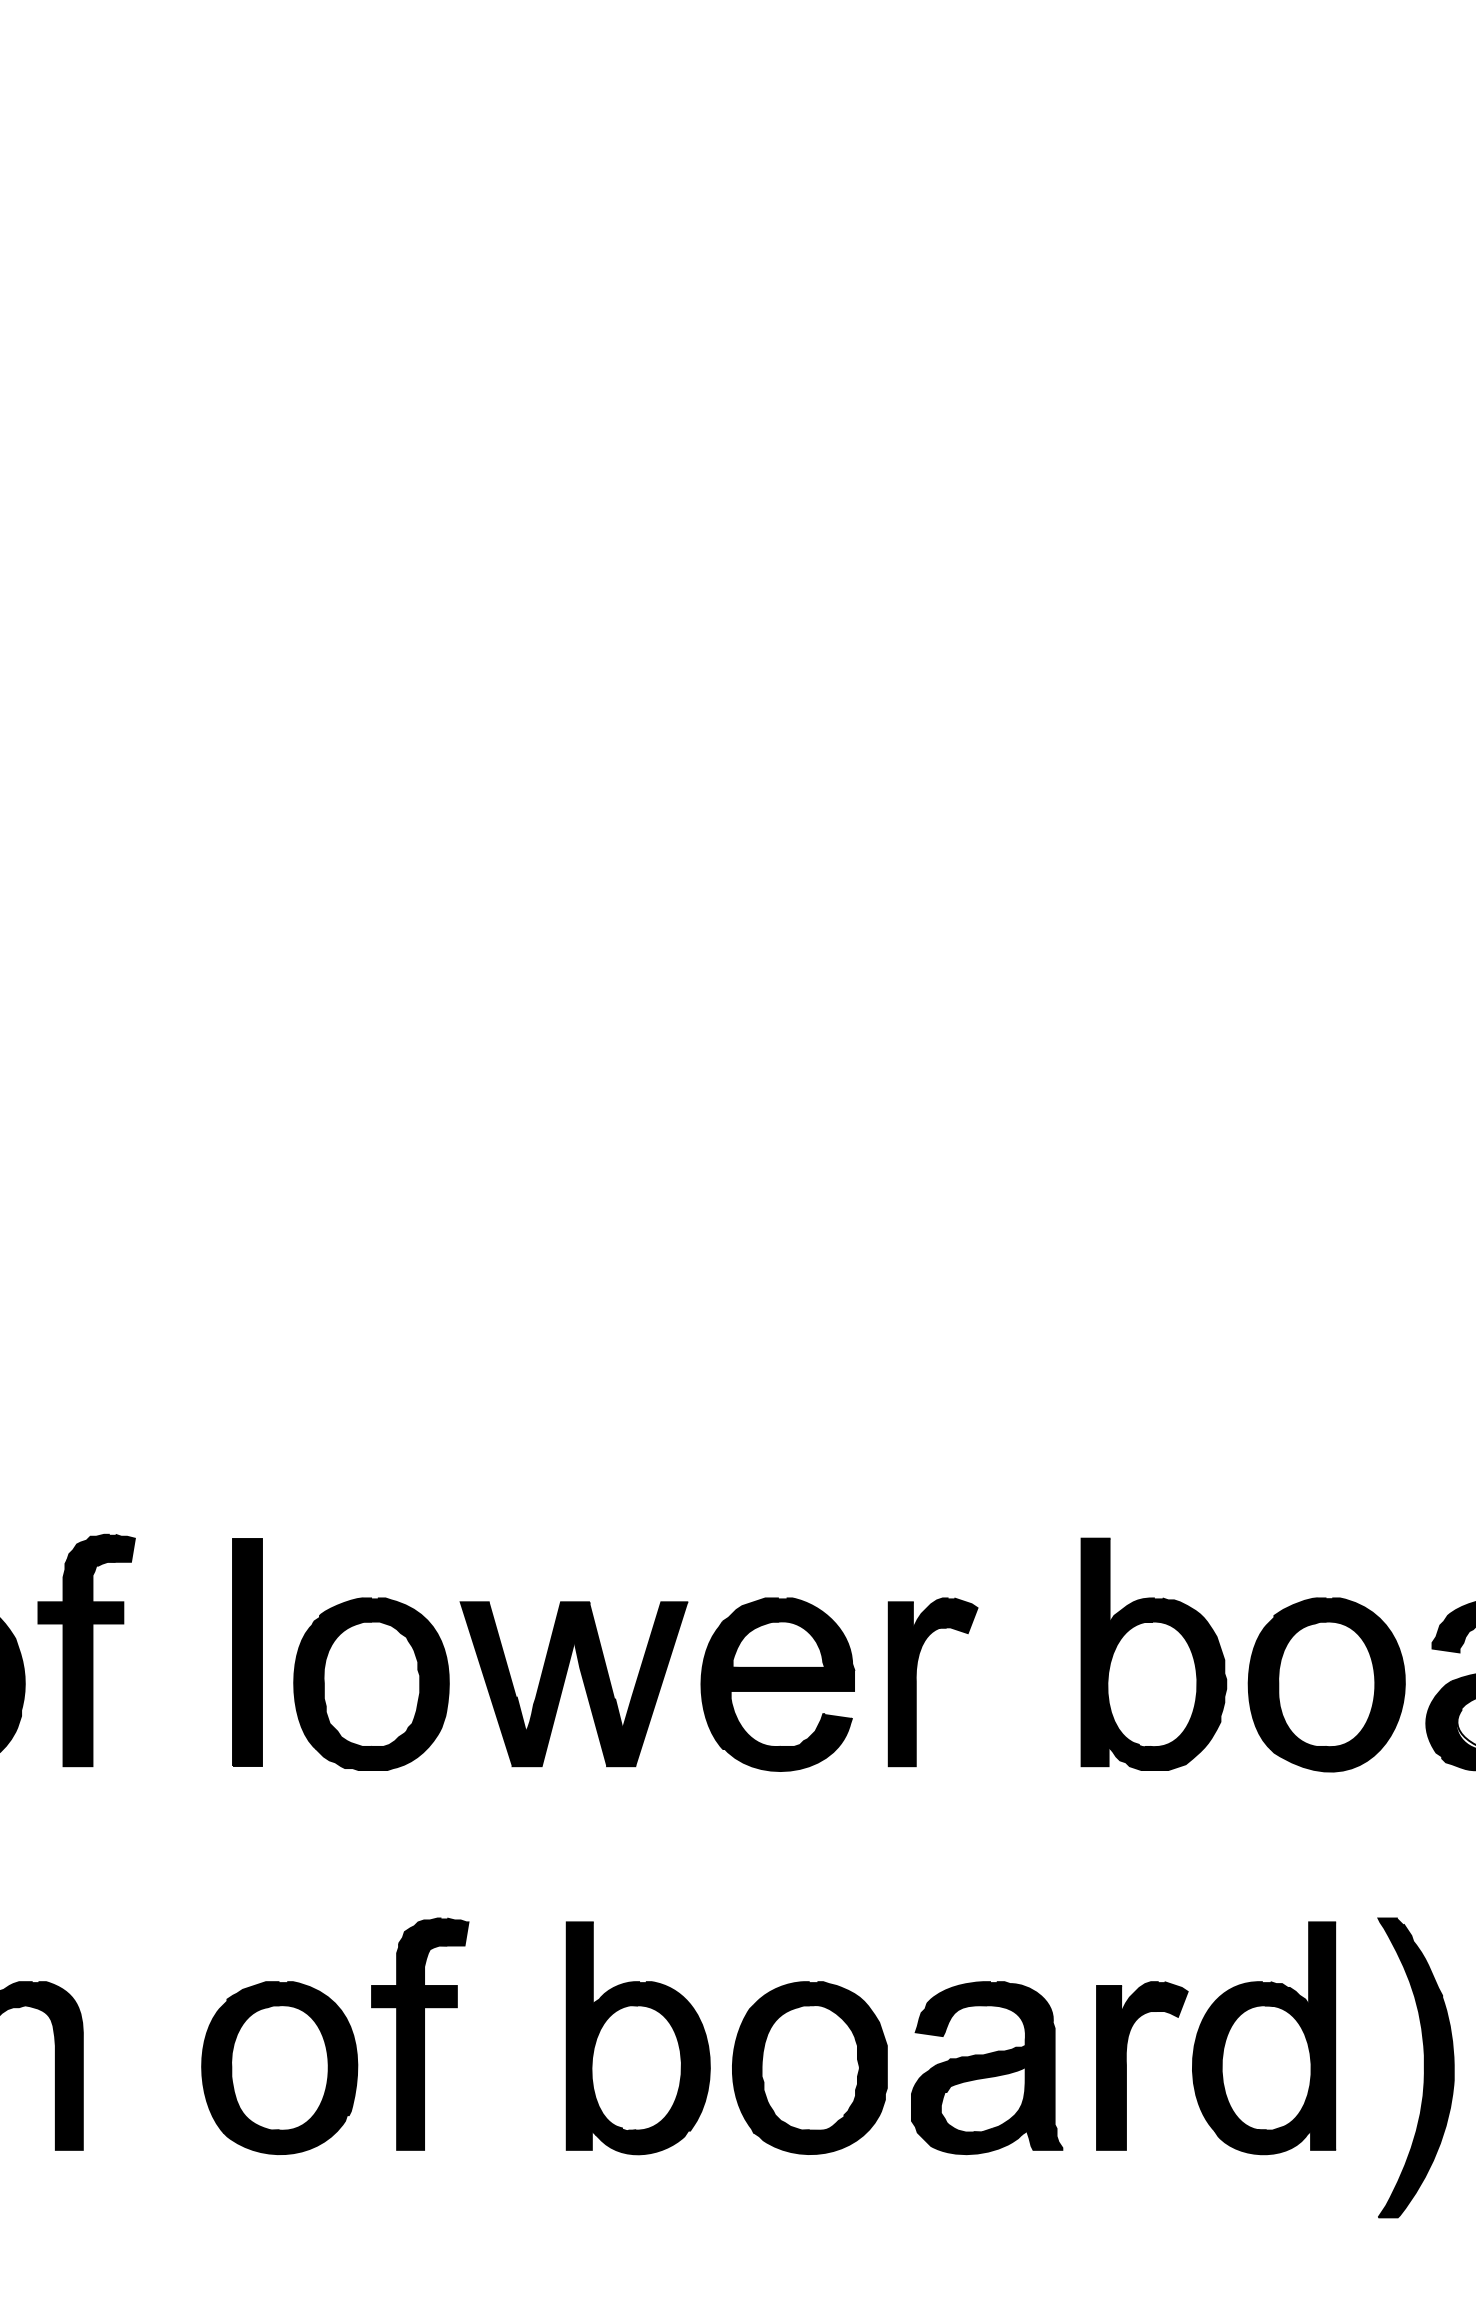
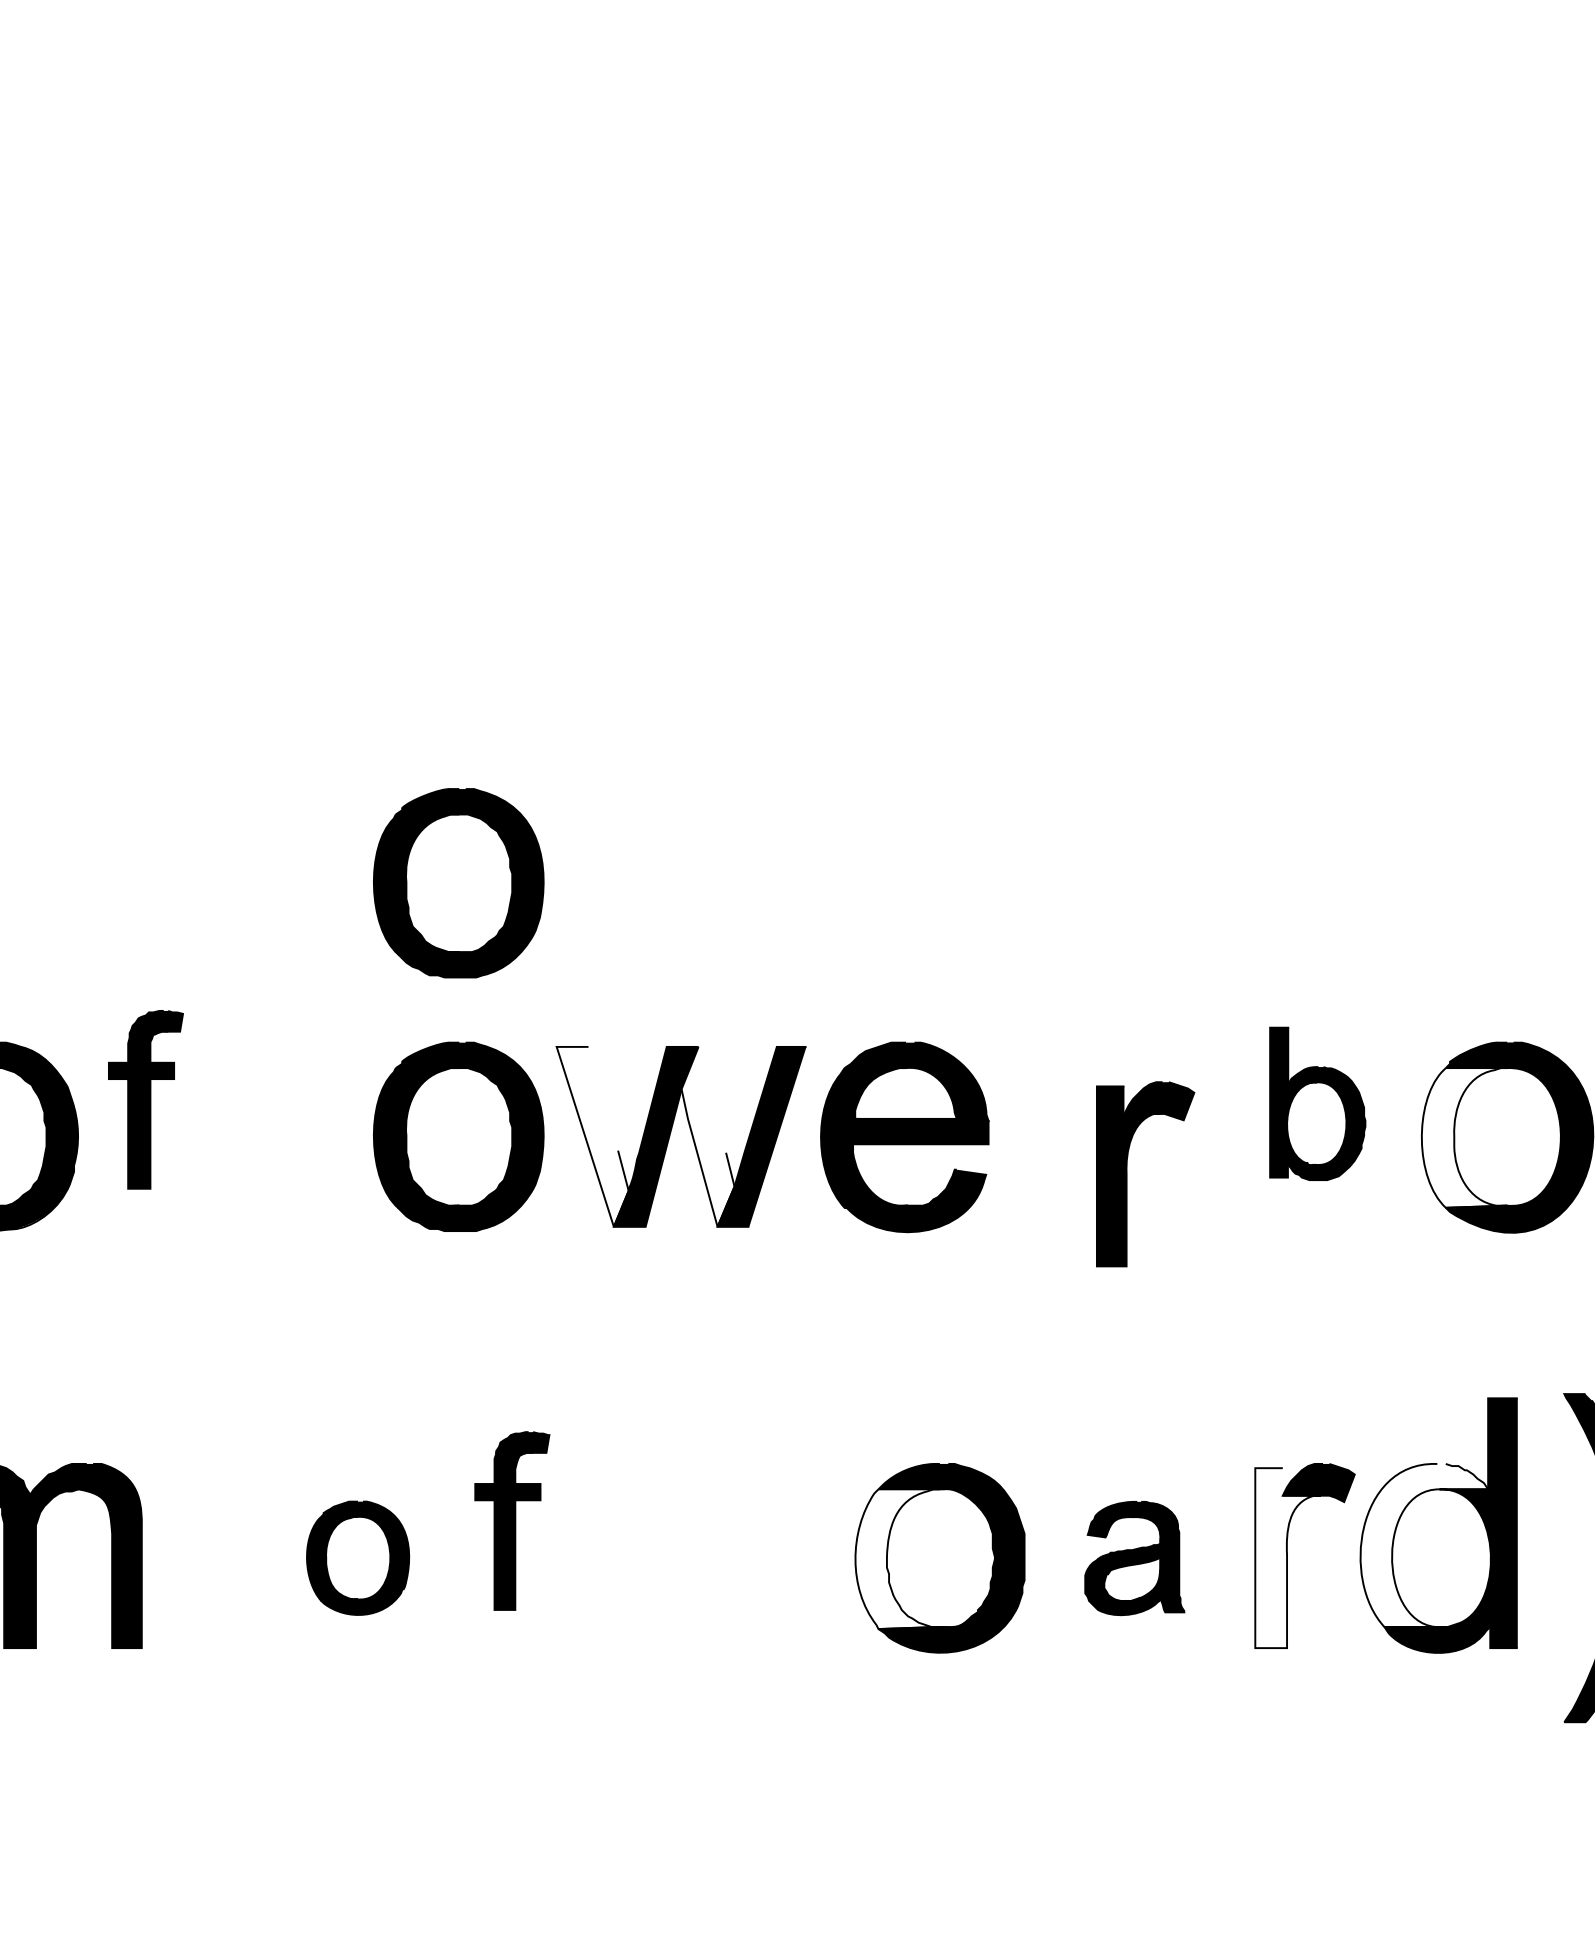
part: (371, 1452) -> (458, 882), added
part: (86, 1650) -> (145, 1099), size x0.7
part: (247, 1652) -> (322, 1102), removed
part: (1153, 1653) -> (1317, 1103), size x0.6
part: (916, 1682) -> (1127, 1174), moved
fill: (493, 1684) -> (592, 1137), removed
fill: (598, 1684) -> (707, 1137), removed
fill: (1287, 1684) -> (1464, 1137), removed
part: (420, 2033) -> (512, 1520), size x0.7
part: (637, 2038) -> (750, 1525), removed
fill: (1250, 2056) -> (1423, 1545), removed
part: (279, 2067) -> (357, 1557), size x0.6
fill: (1126, 2067) -> (1287, 1557), removed
fill: (770, 2068) -> (896, 1558), removed
part: (987, 2068) -> (1135, 1558), size x0.6

